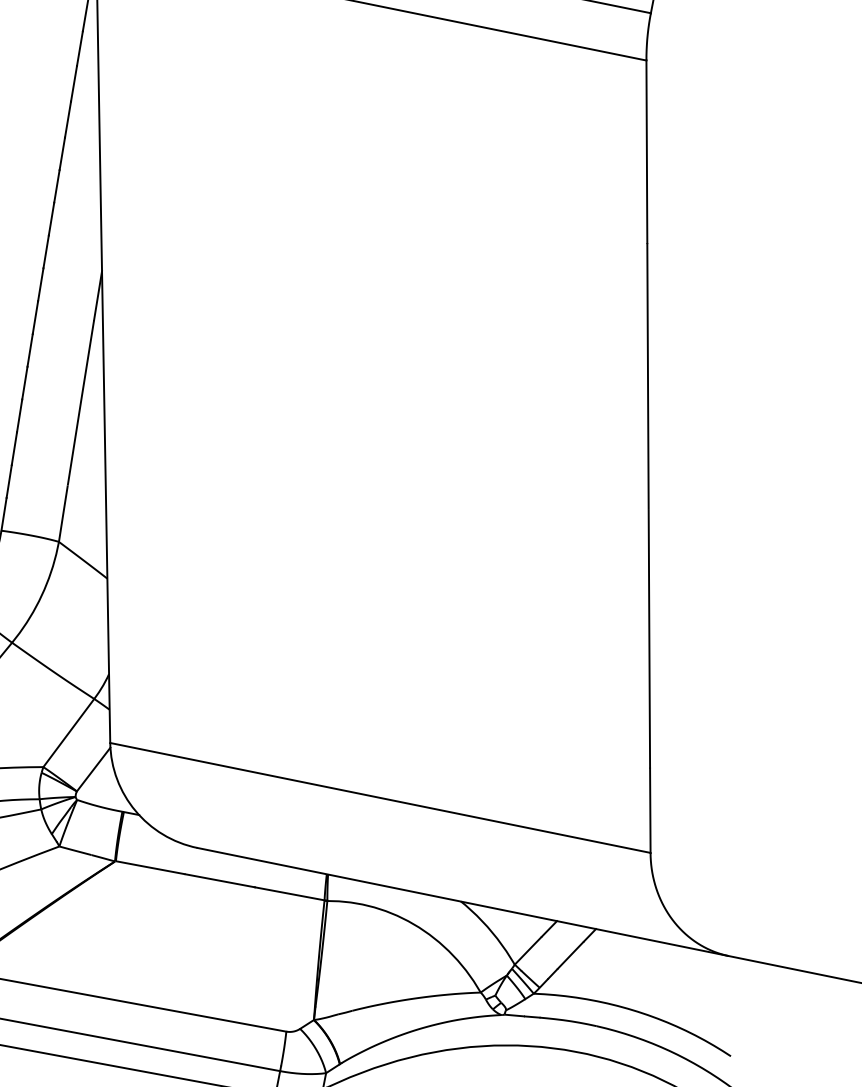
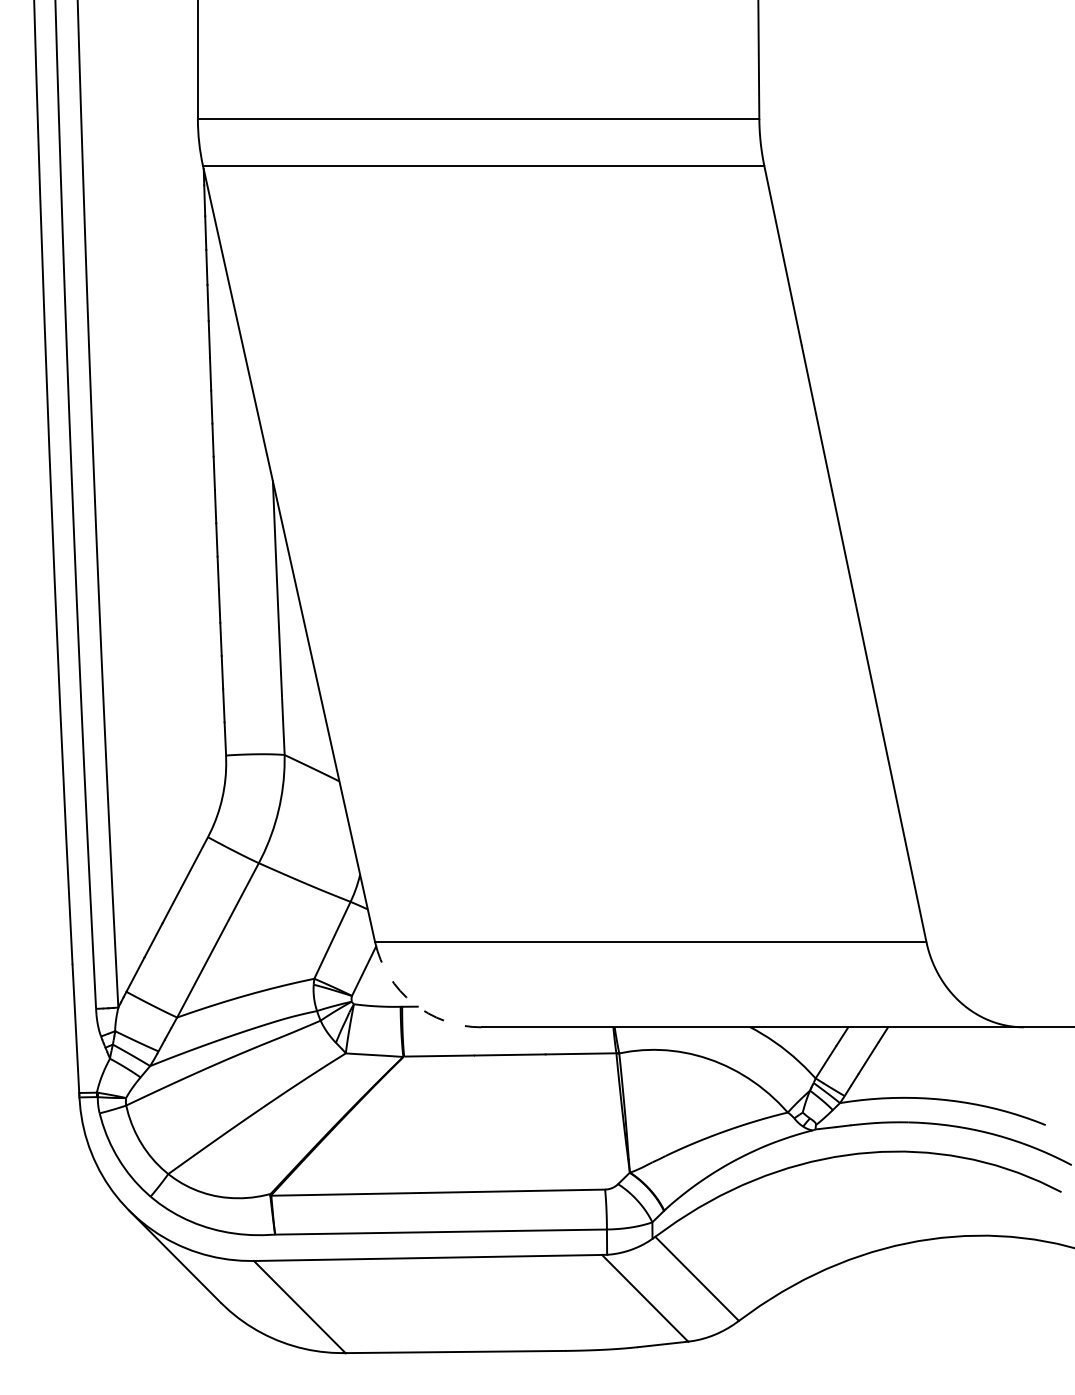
arc: (135, 811) -> (413, 1003), solid -> dashed

